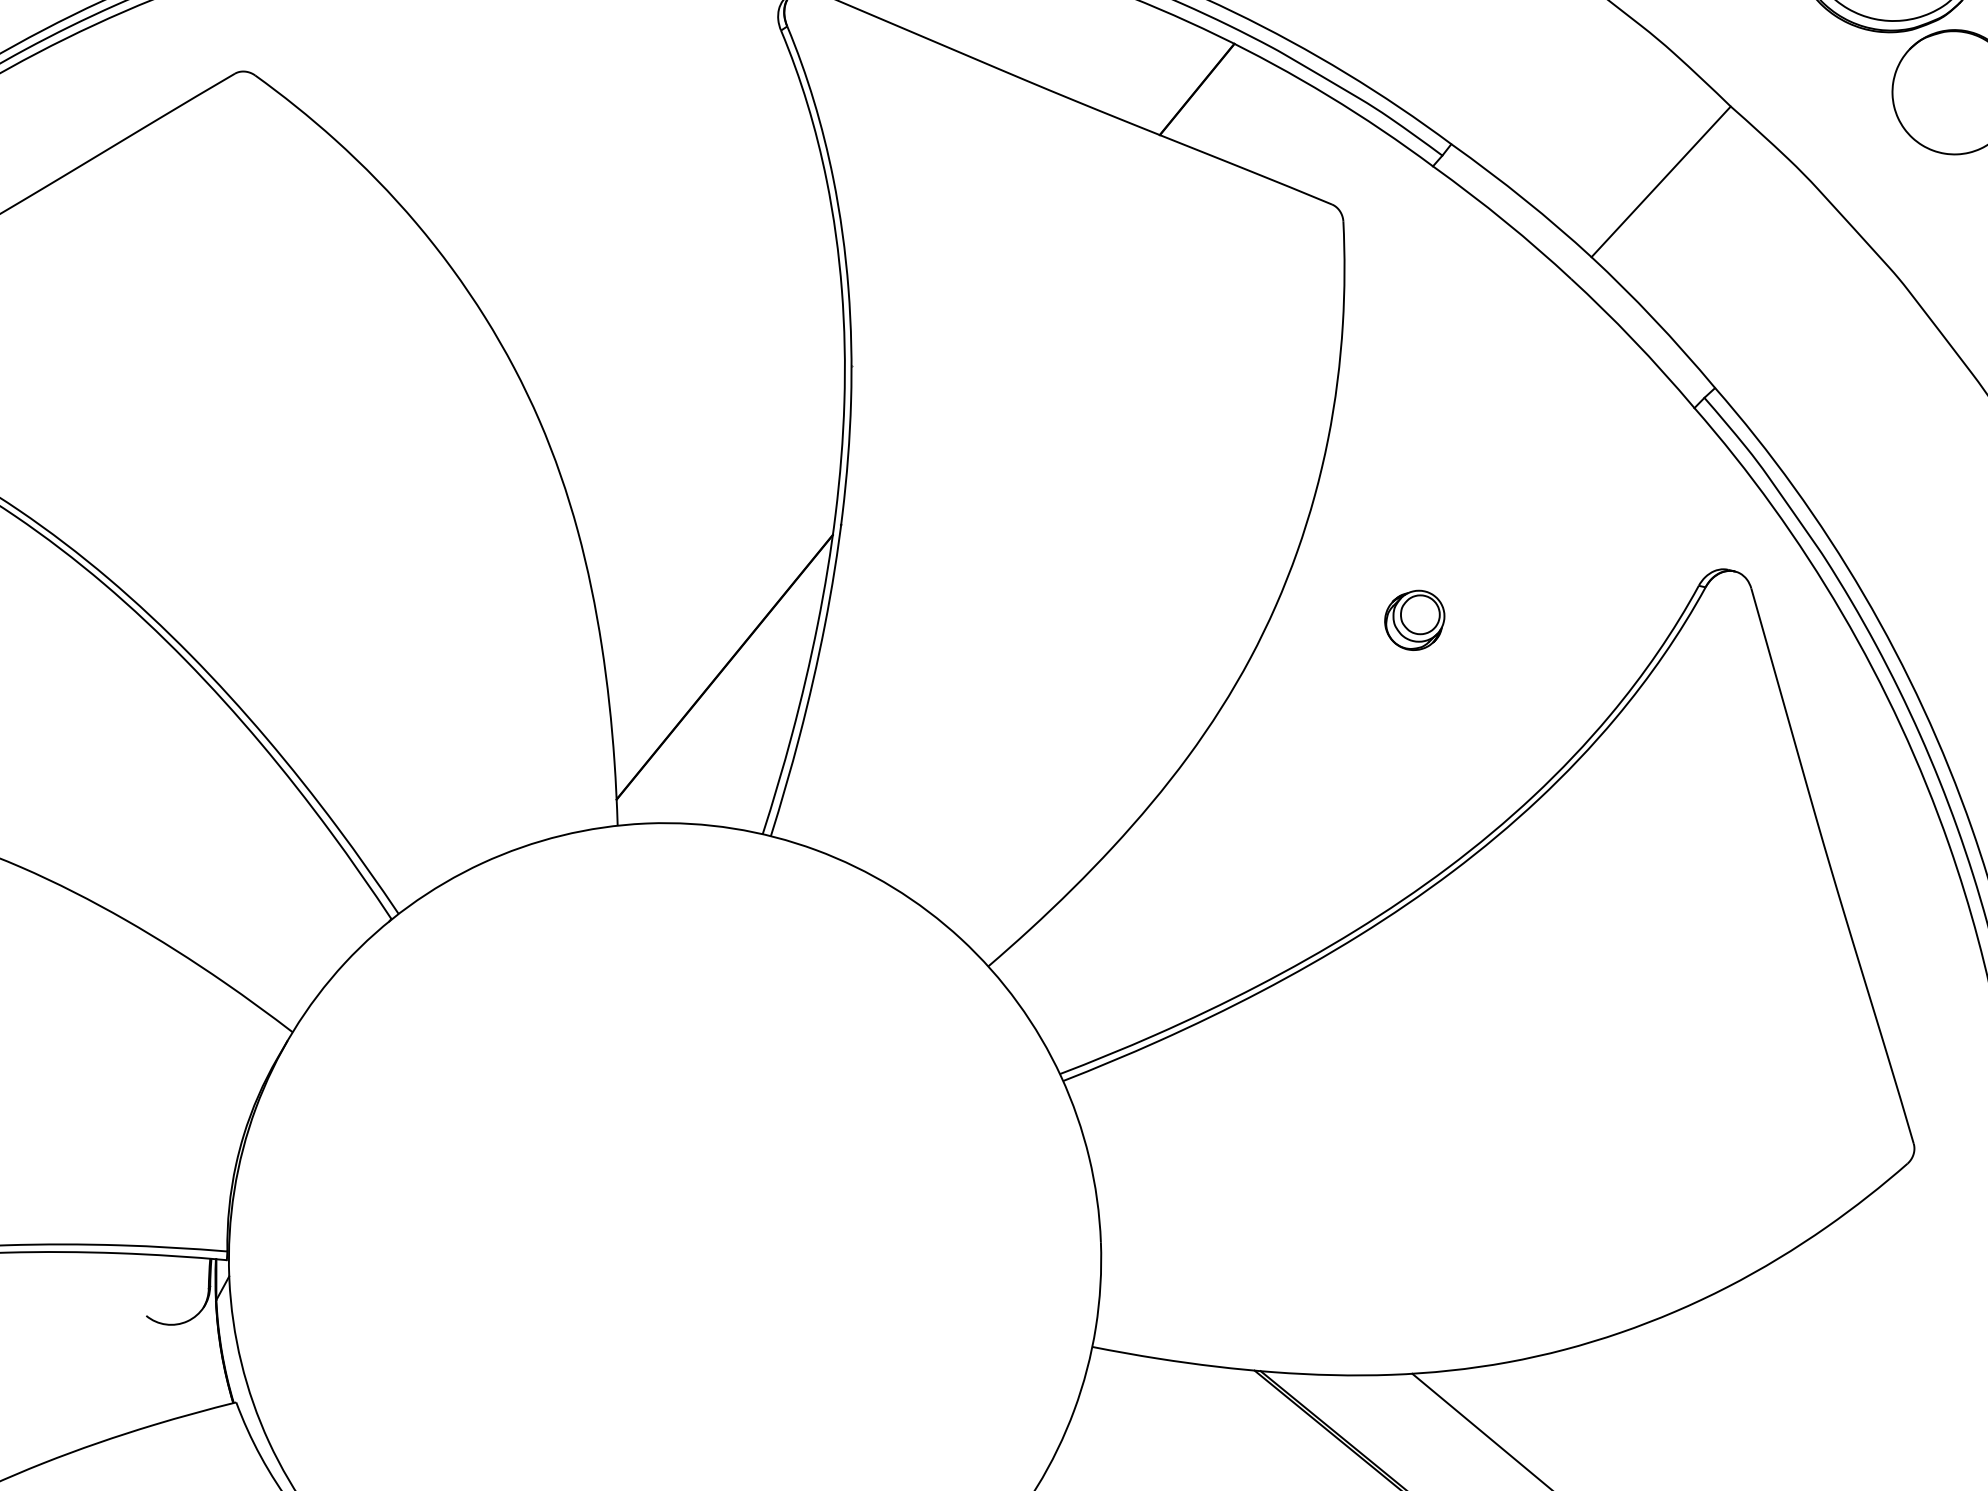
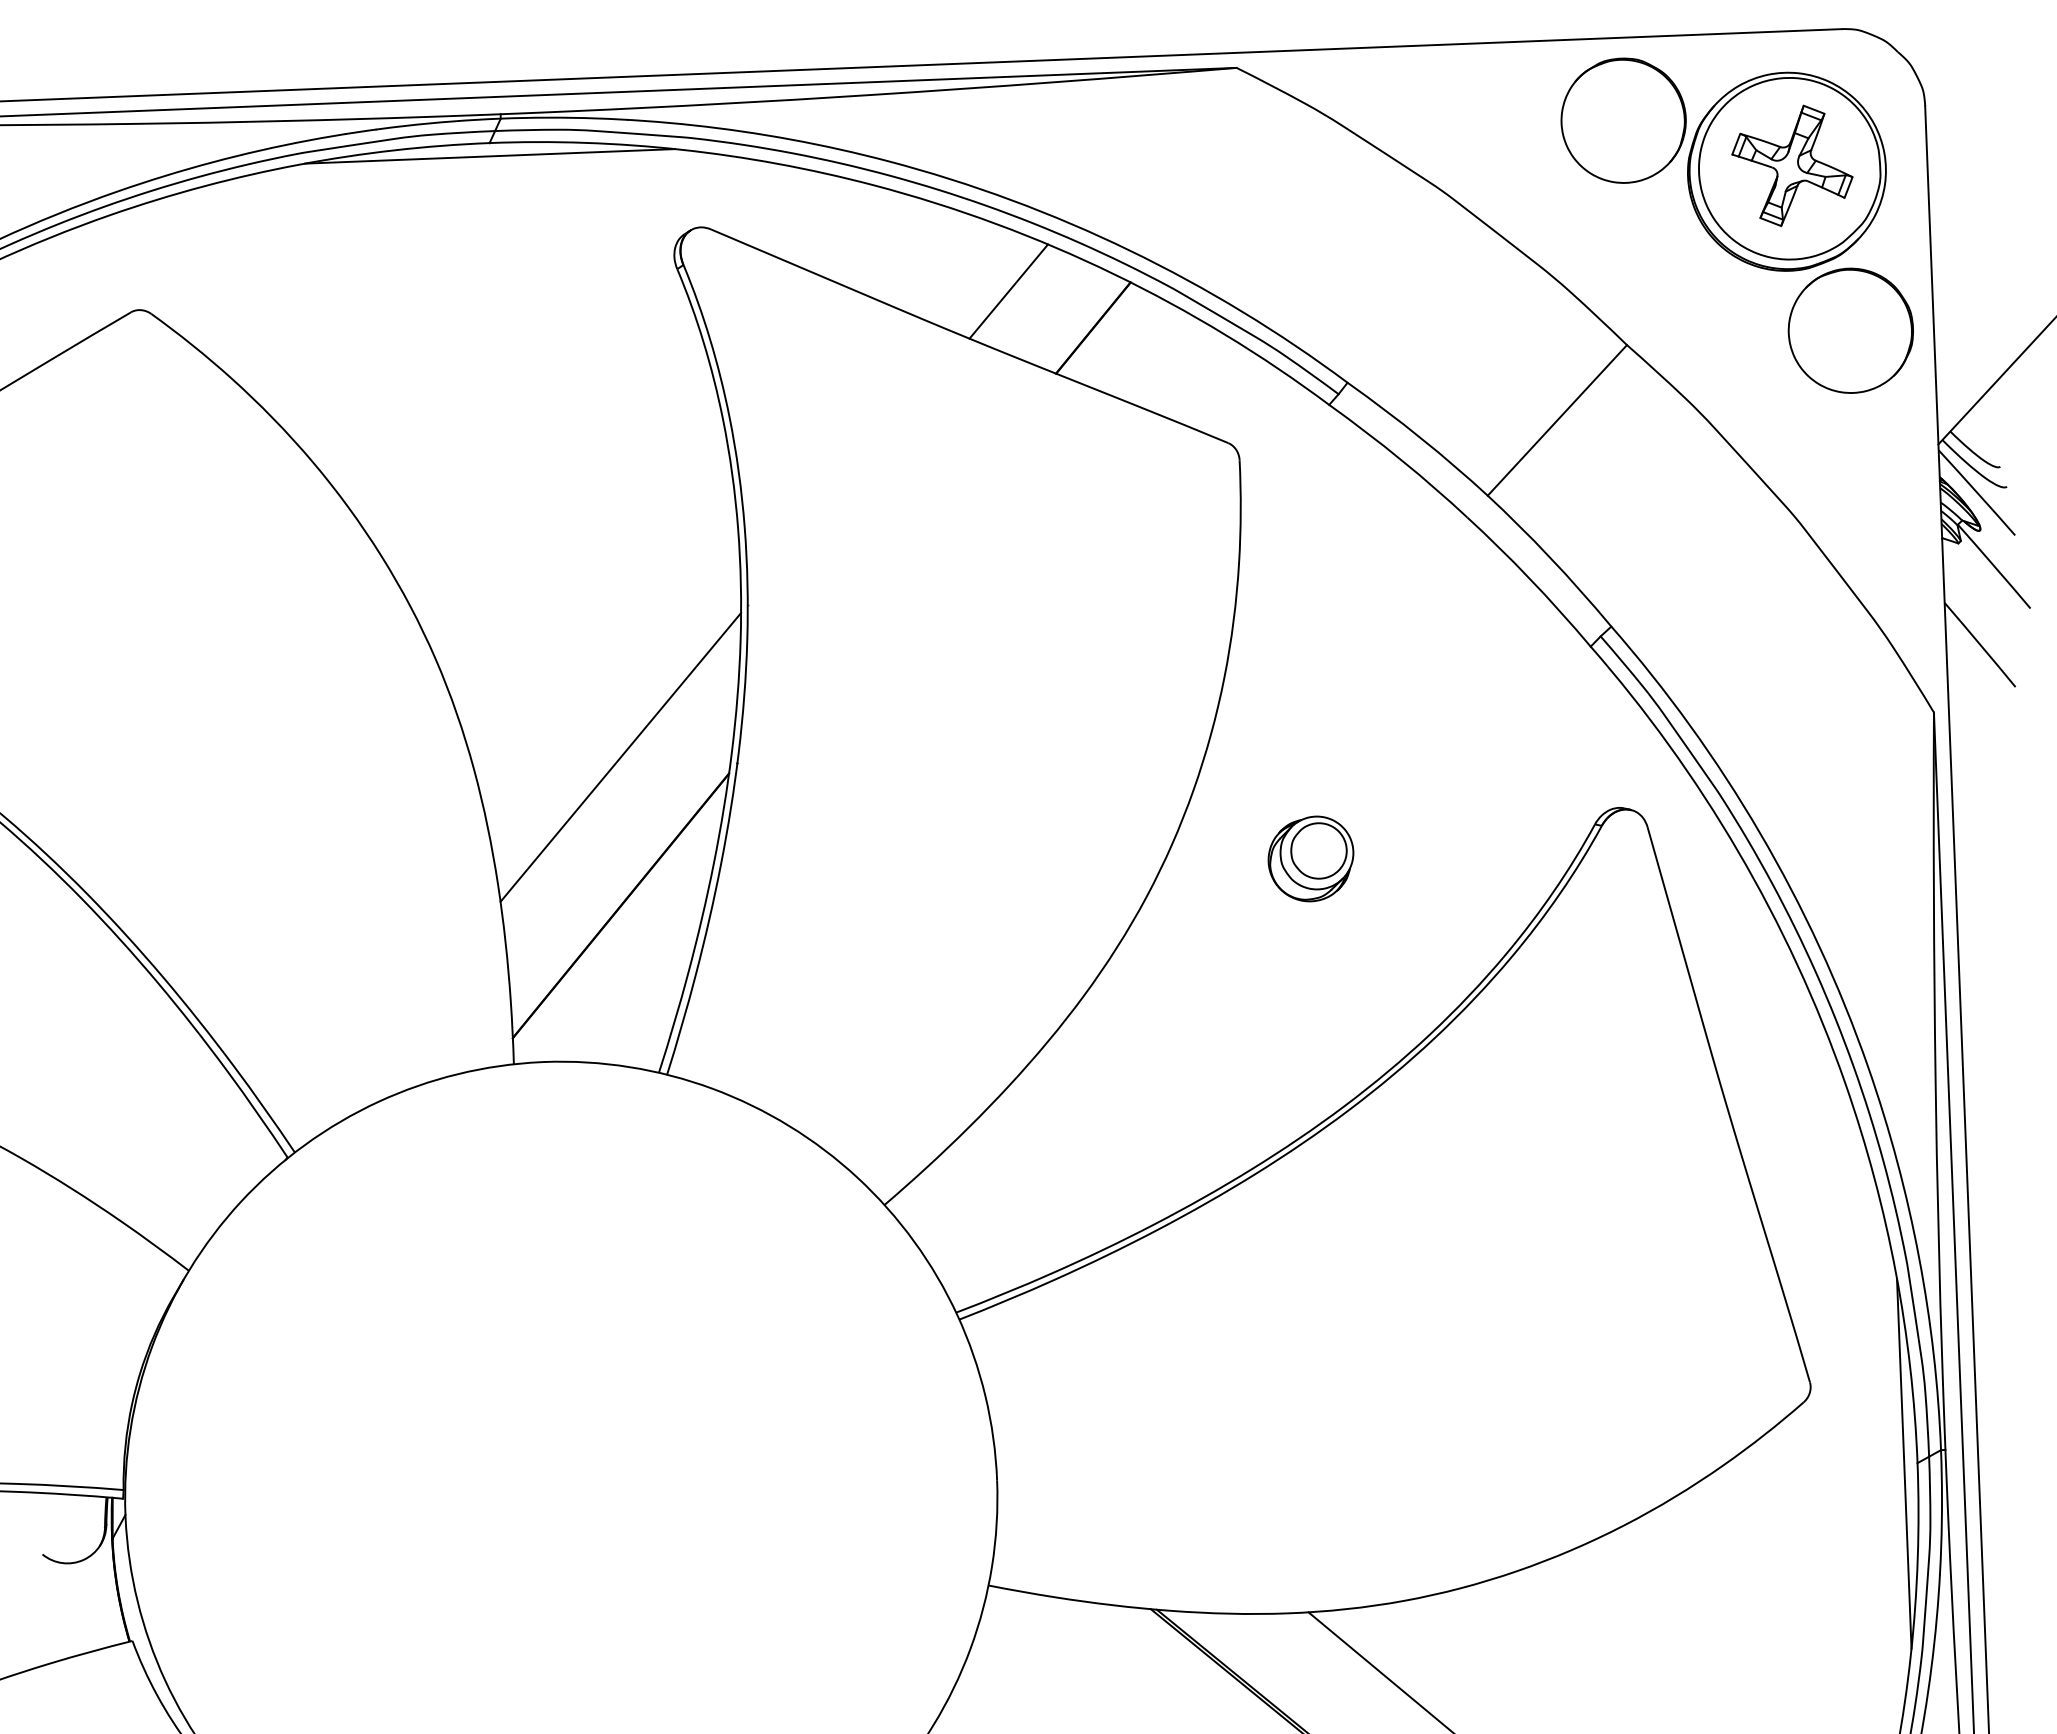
line: (1112, 52) -> (1008, 291), added
line: (724, 517) -> (620, 756), added
part: (1414, 619) -> (1310, 858), size x1.43

